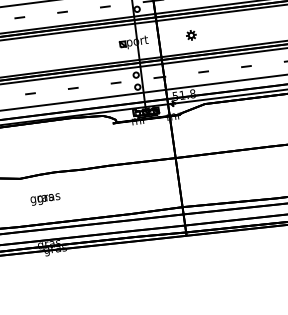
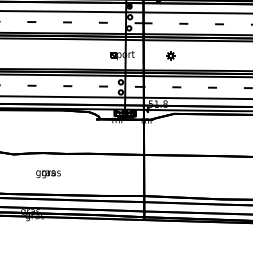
text: (45, 199) -> (48, 174), moved

